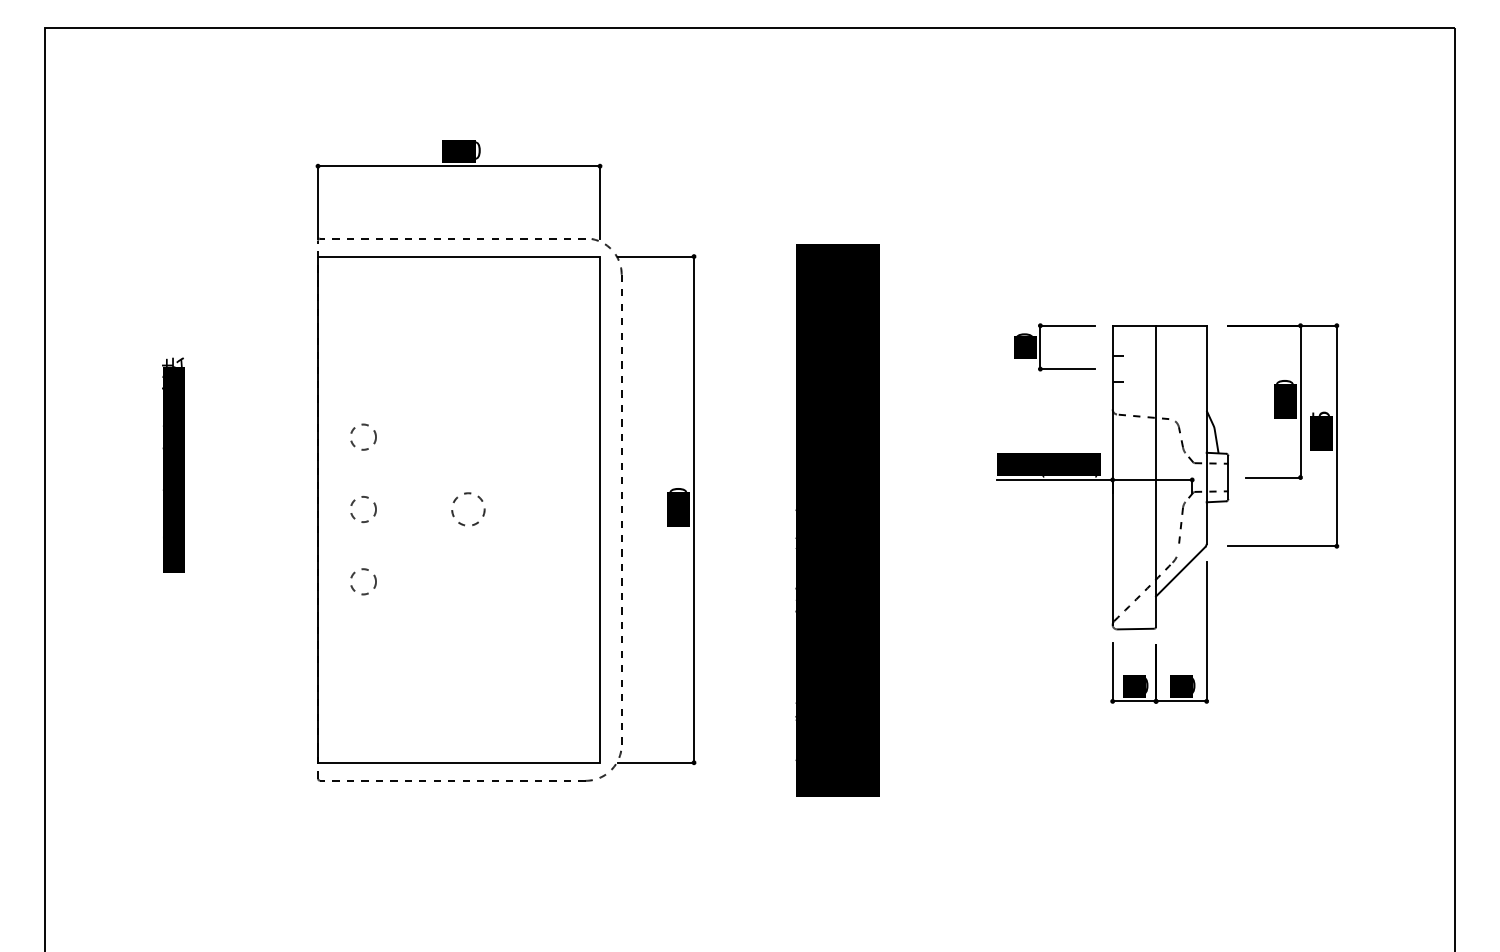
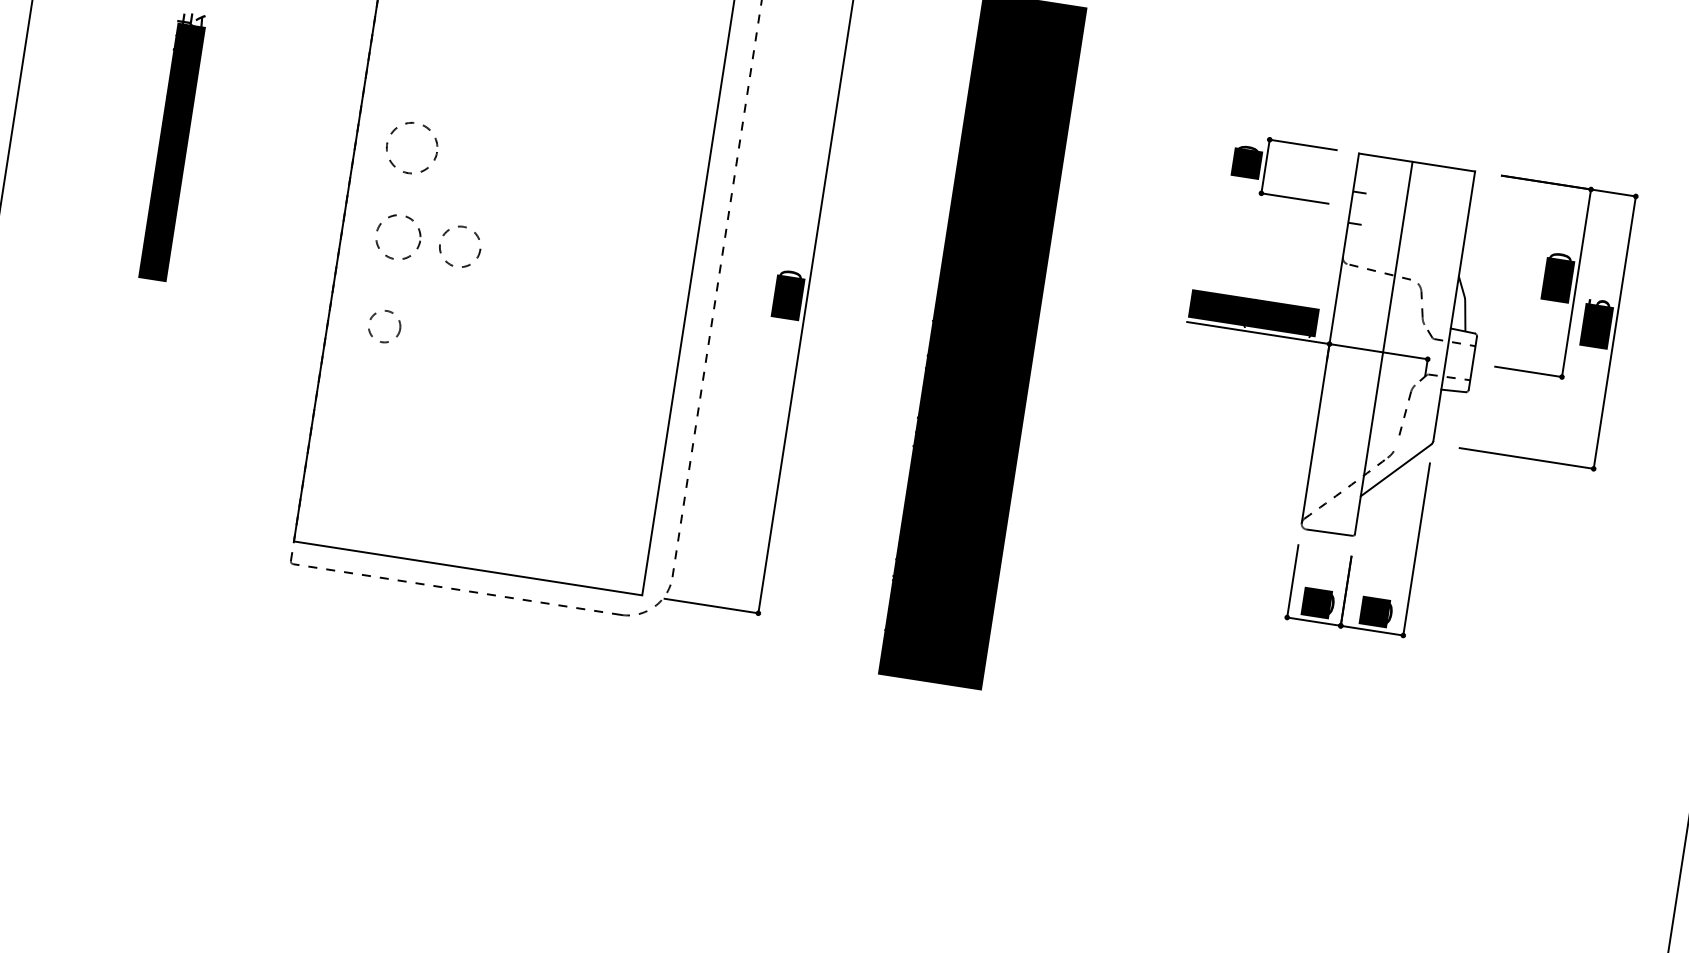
circle: (363, 436) -> (412, 147), size x1.6
circle: (363, 509) -> (398, 237), size x1.4
circle: (468, 509) -> (460, 246), moved

